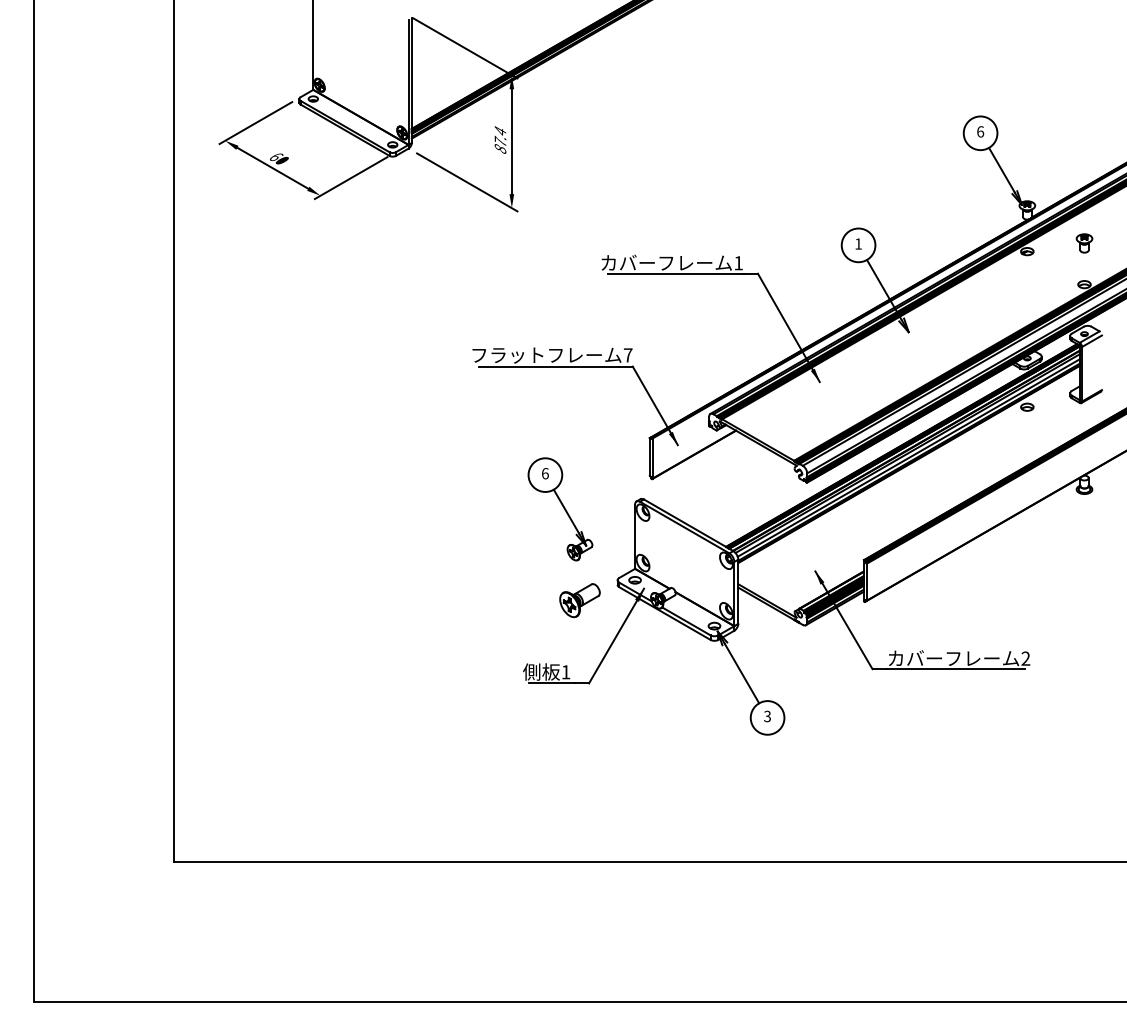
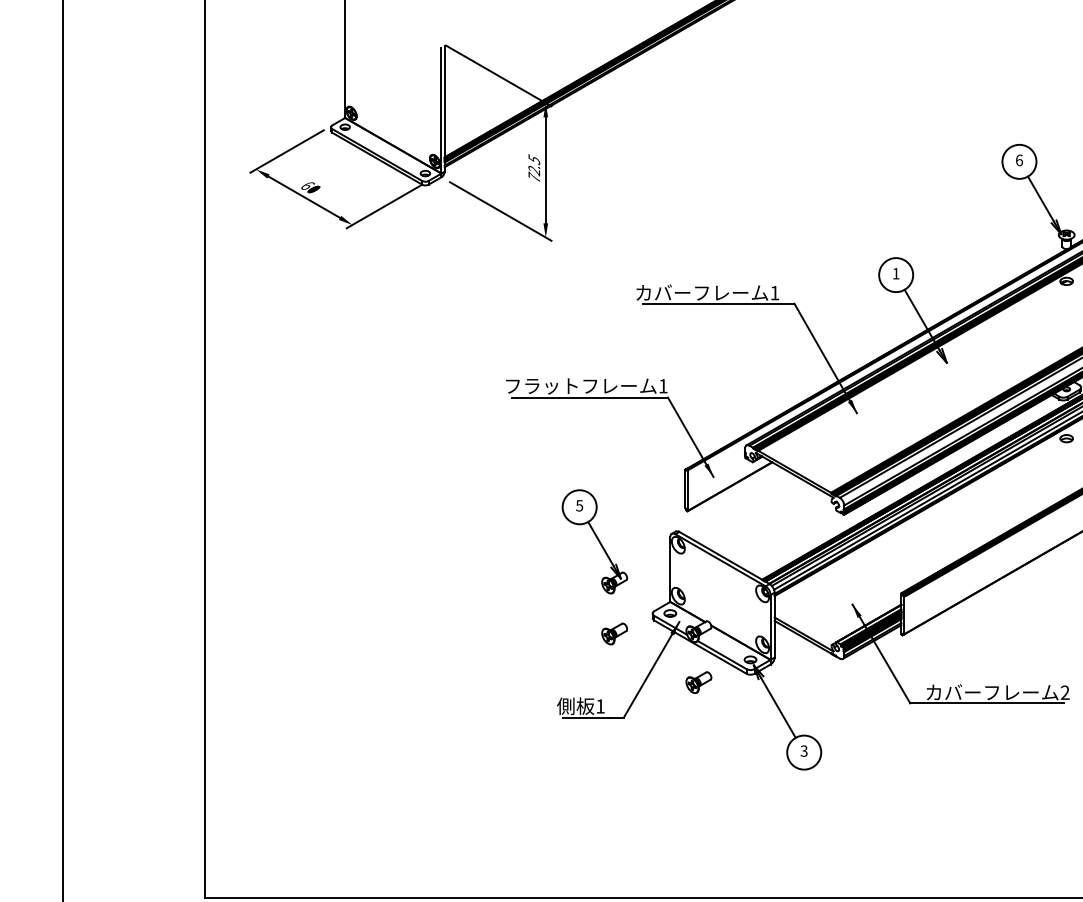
text: (500, 139) -> (534, 168), 87.4 -> 72.5
text: (628, 355) -> (663, 386), 7 -> 1
text: (544, 473) -> (578, 505), 6 -> 5
part: (579, 600) -> (614, 633), size x0.62
part: (663, 648) -> (699, 682), added

